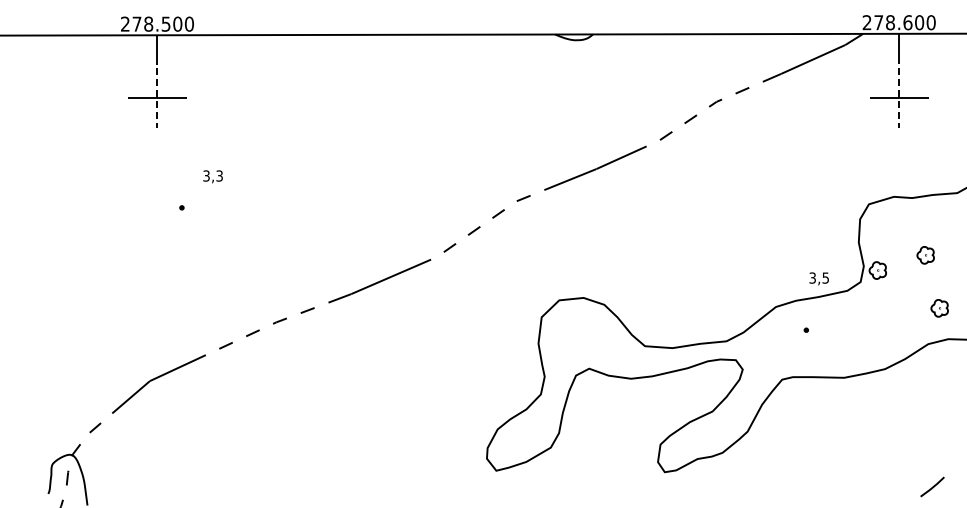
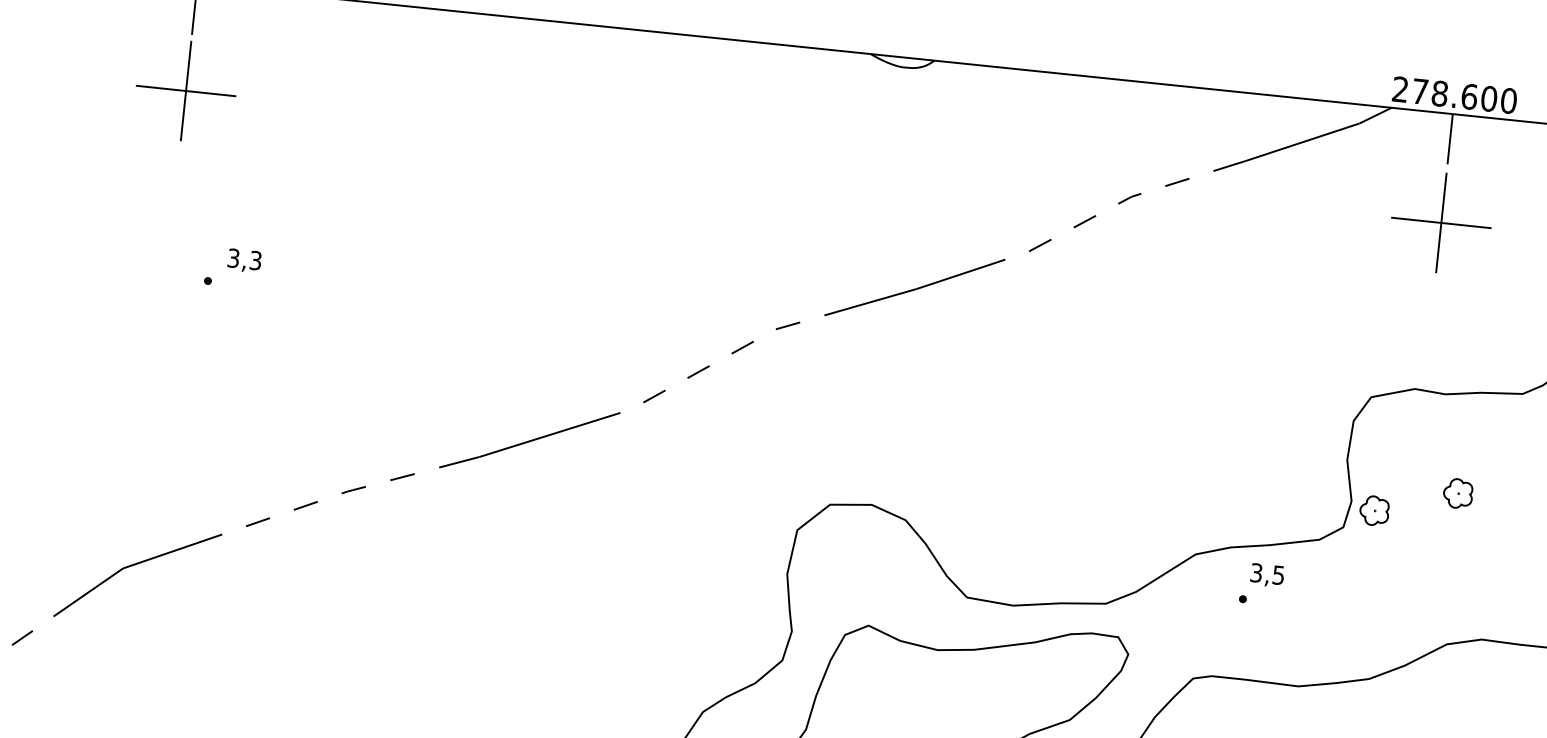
line: (157, 98) -> (186, 91), dashed -> solid
line: (899, 98) -> (1441, 223), dashed -> solid
text: (212, 176) -> (243, 260), moved
text: (818, 278) -> (1266, 574), moved
part: (939, 308) -> (1472, 586), removed

